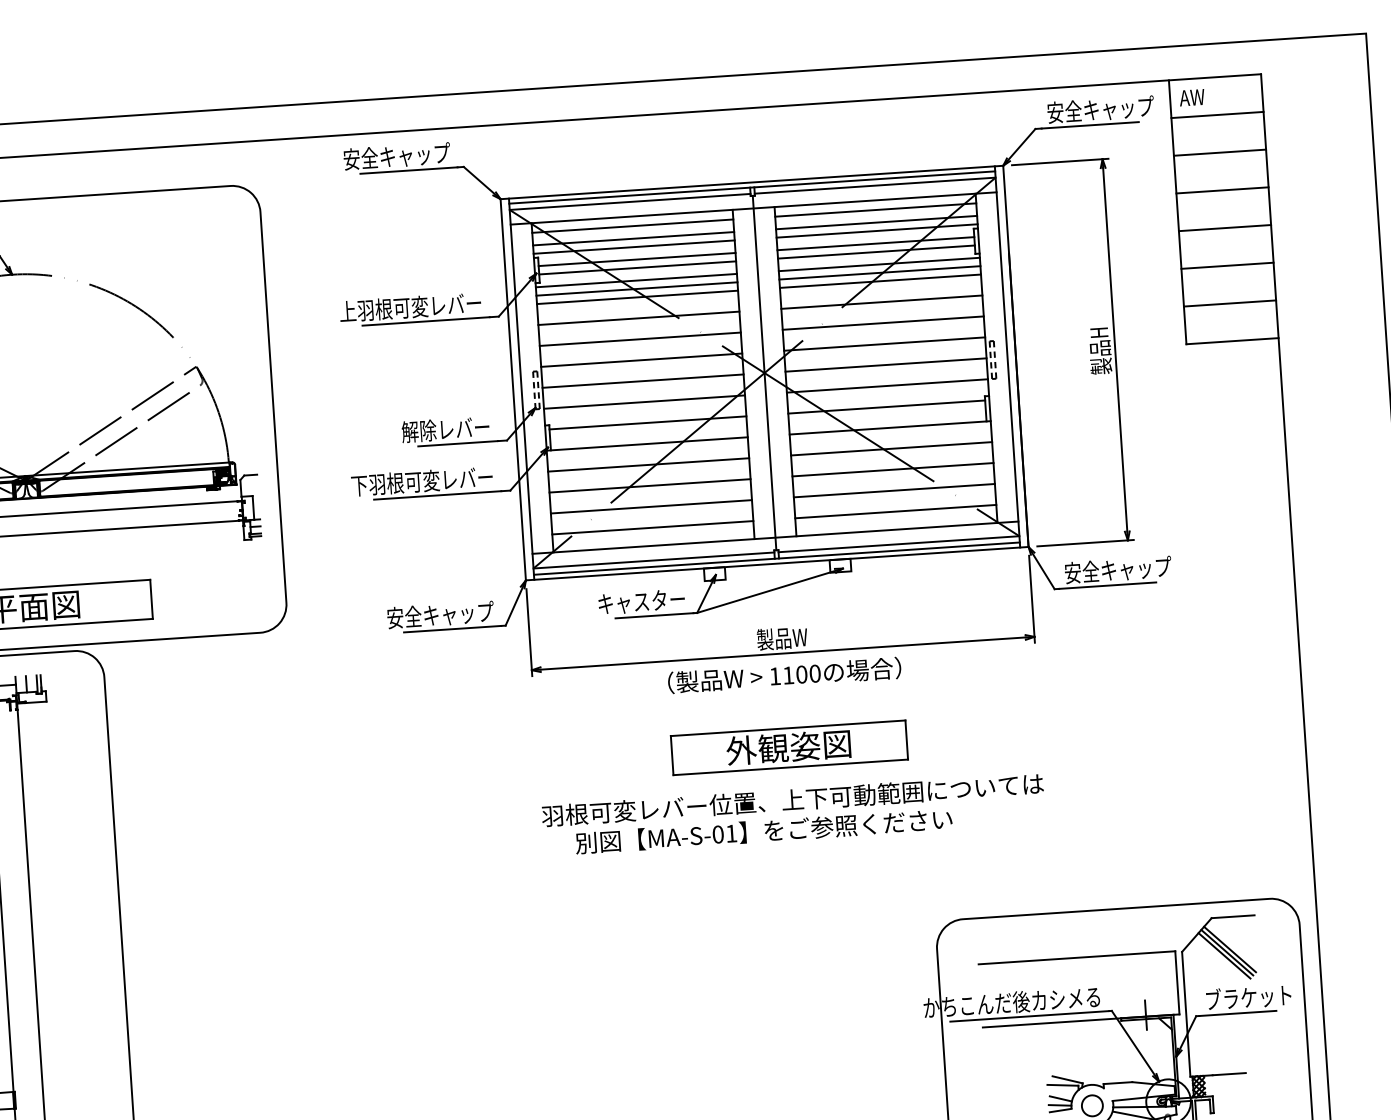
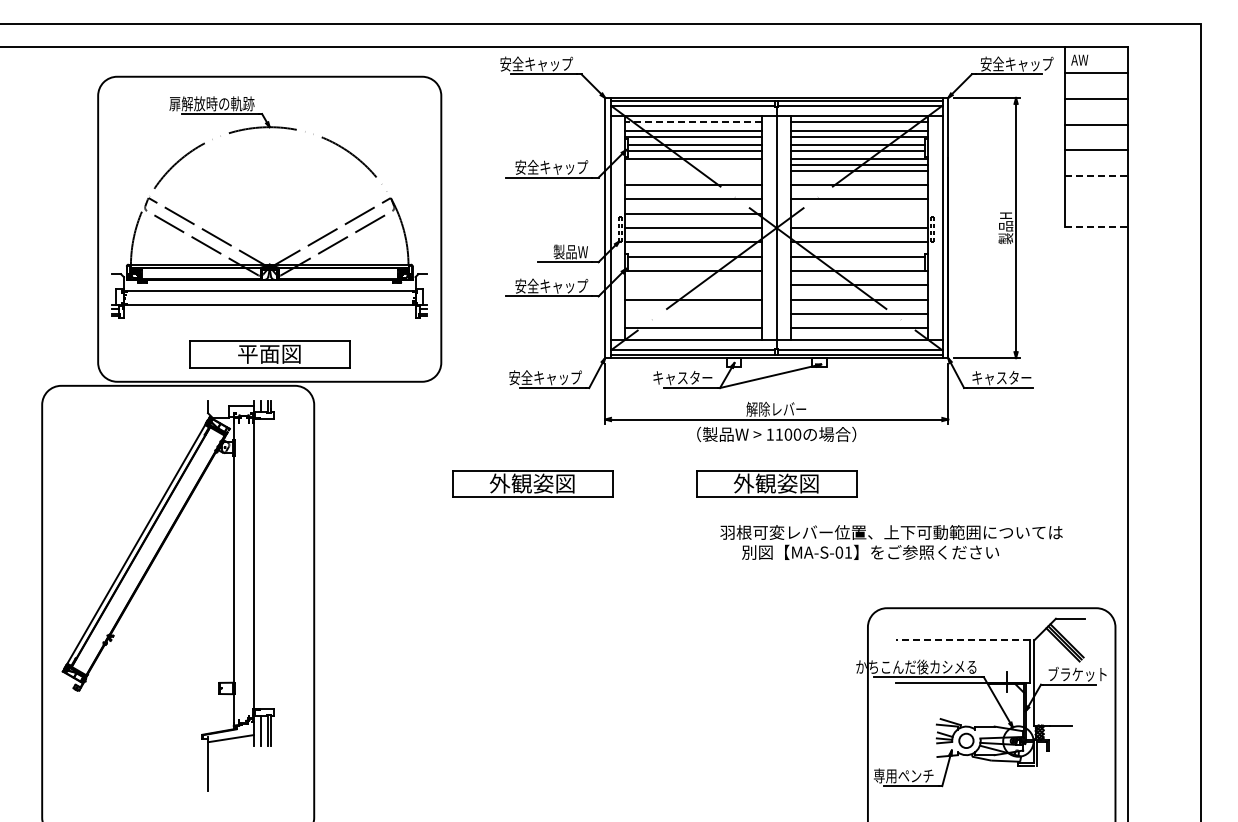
line: (632, 226) -> (693, 122), solid -> dashed
line: (1228, 266) -> (1096, 176), solid -> dashed
line: (636, 289) -> (693, 165), removed
line: (637, 296) -> (693, 170), removed
line: (1228, 303) -> (1095, 201), removed
text: (411, 306) -> (539, 166), 上羽根可変レバー -> 安全キャップ
line: (1232, 341) -> (1096, 227), solid -> dashed
line: (884, 343) -> (859, 213), removed
text: (445, 428) -> (557, 251), 解除レバー -> 製品W
line: (648, 465) -> (693, 285), removed
text: (422, 480) -> (539, 285), 下羽根可変レバー -> 安全キャップ
line: (651, 506) -> (693, 313), removed
text: (1117, 569) -> (1007, 377), 安全キャップ -> キャスター
text: (781, 637) -> (776, 408), 製品W -> 解除レバー
part: (431, 771) -> (532, 483), added
text: (793, 814) -> (891, 542), moved
line: (1076, 957) -> (962, 639), solid -> dashed

